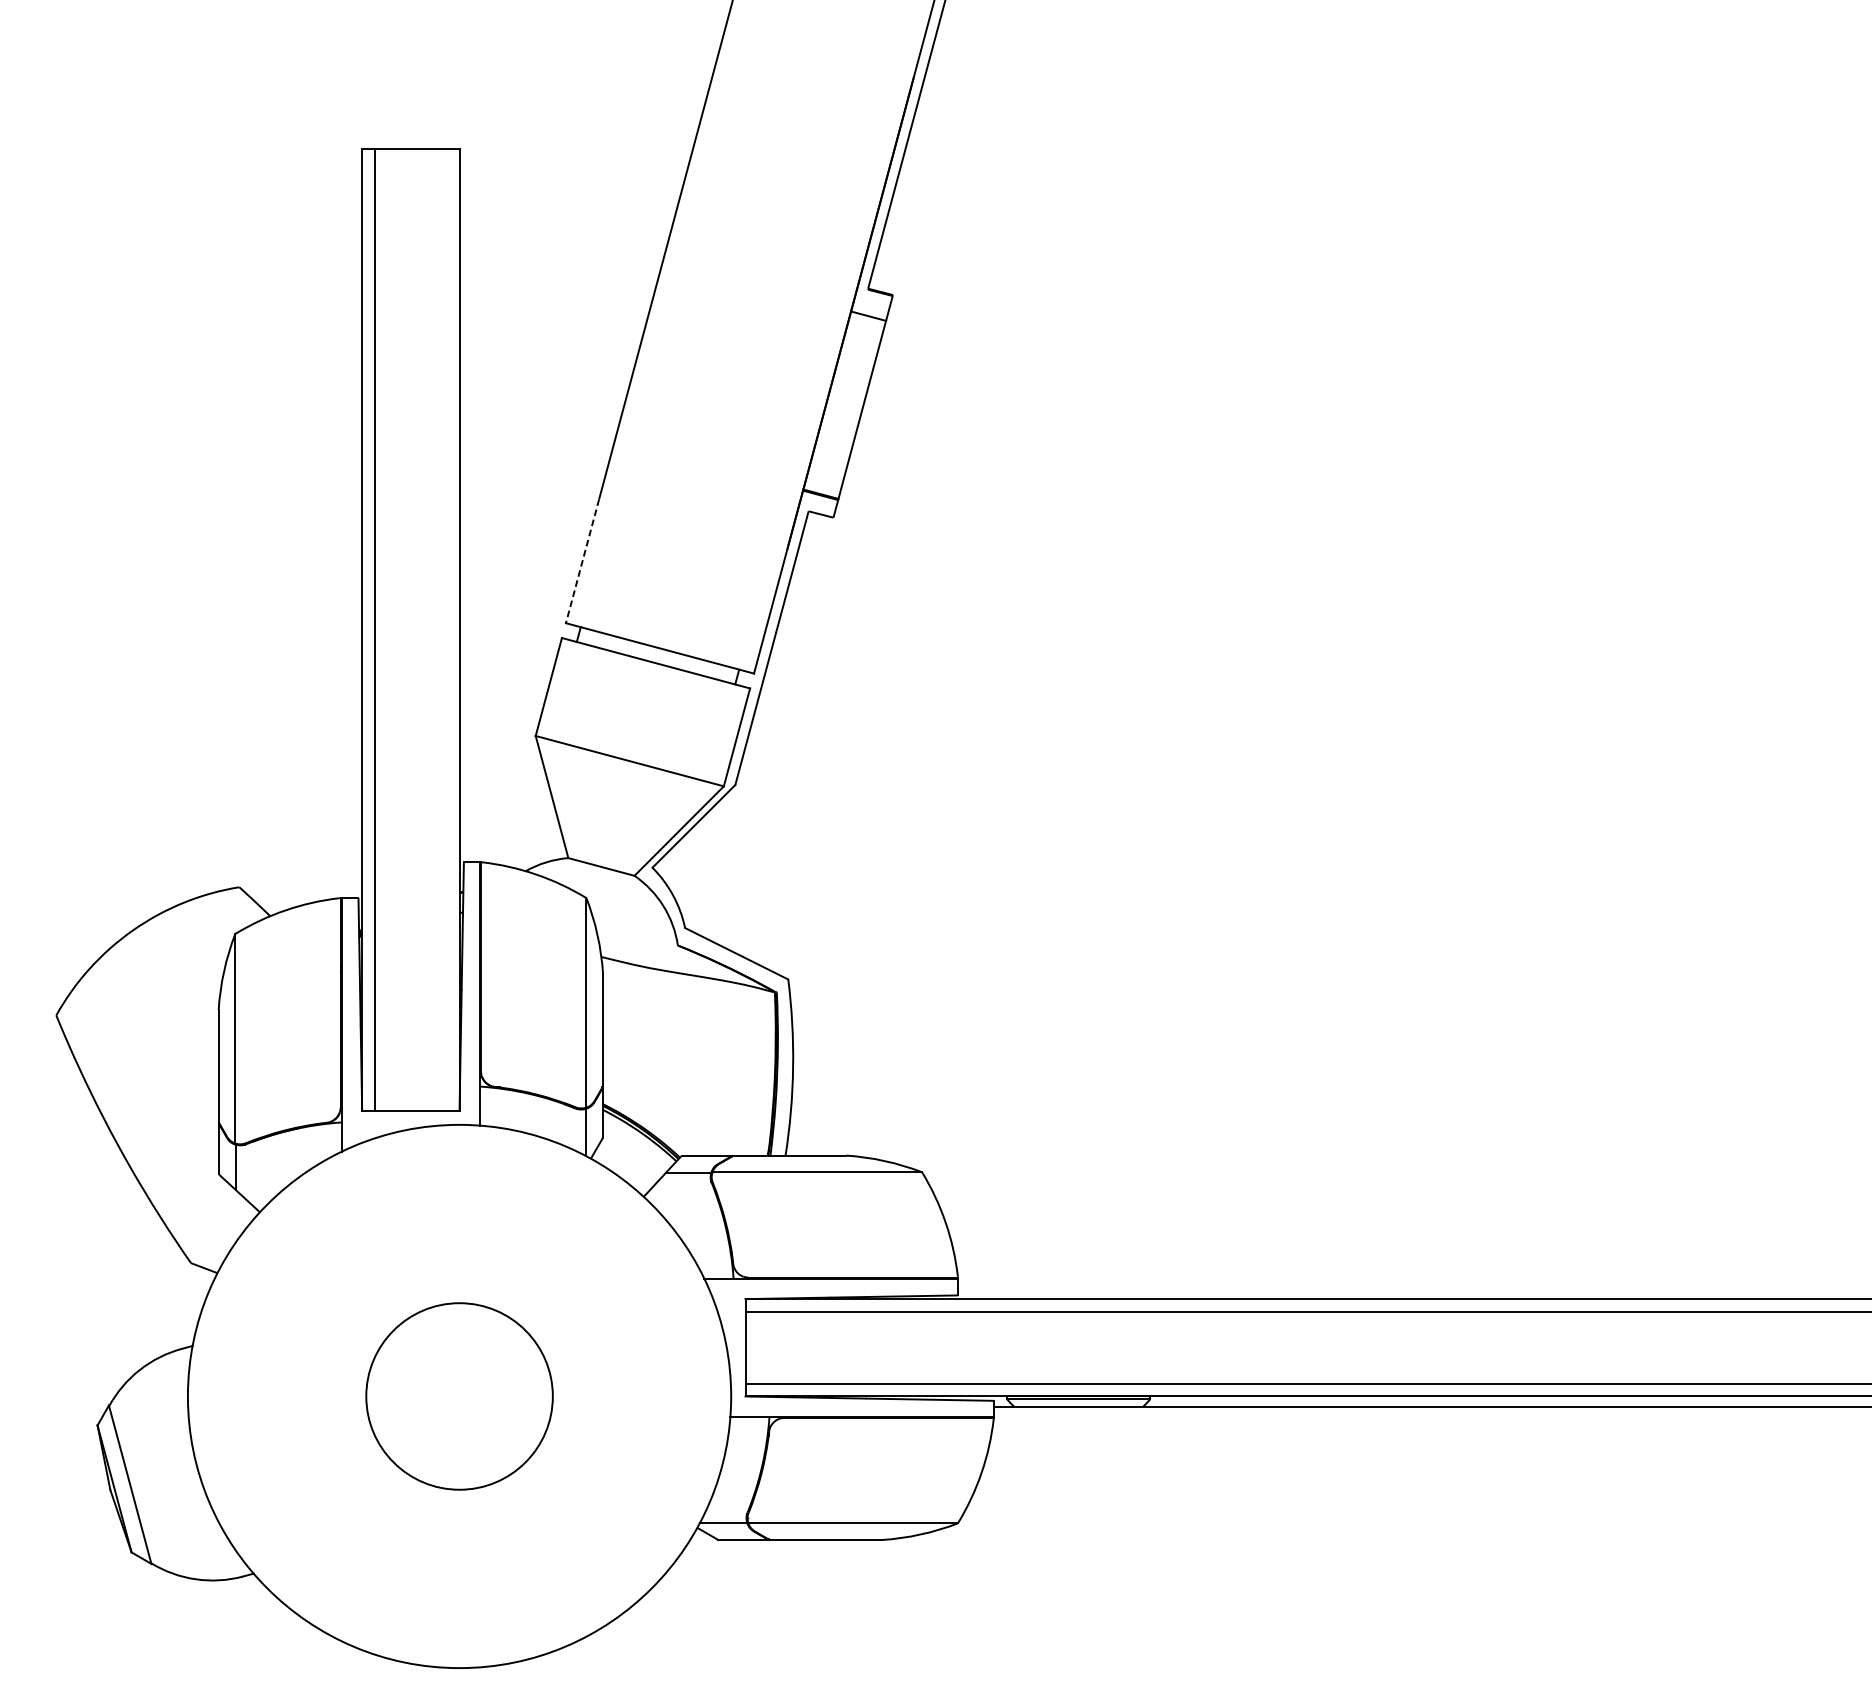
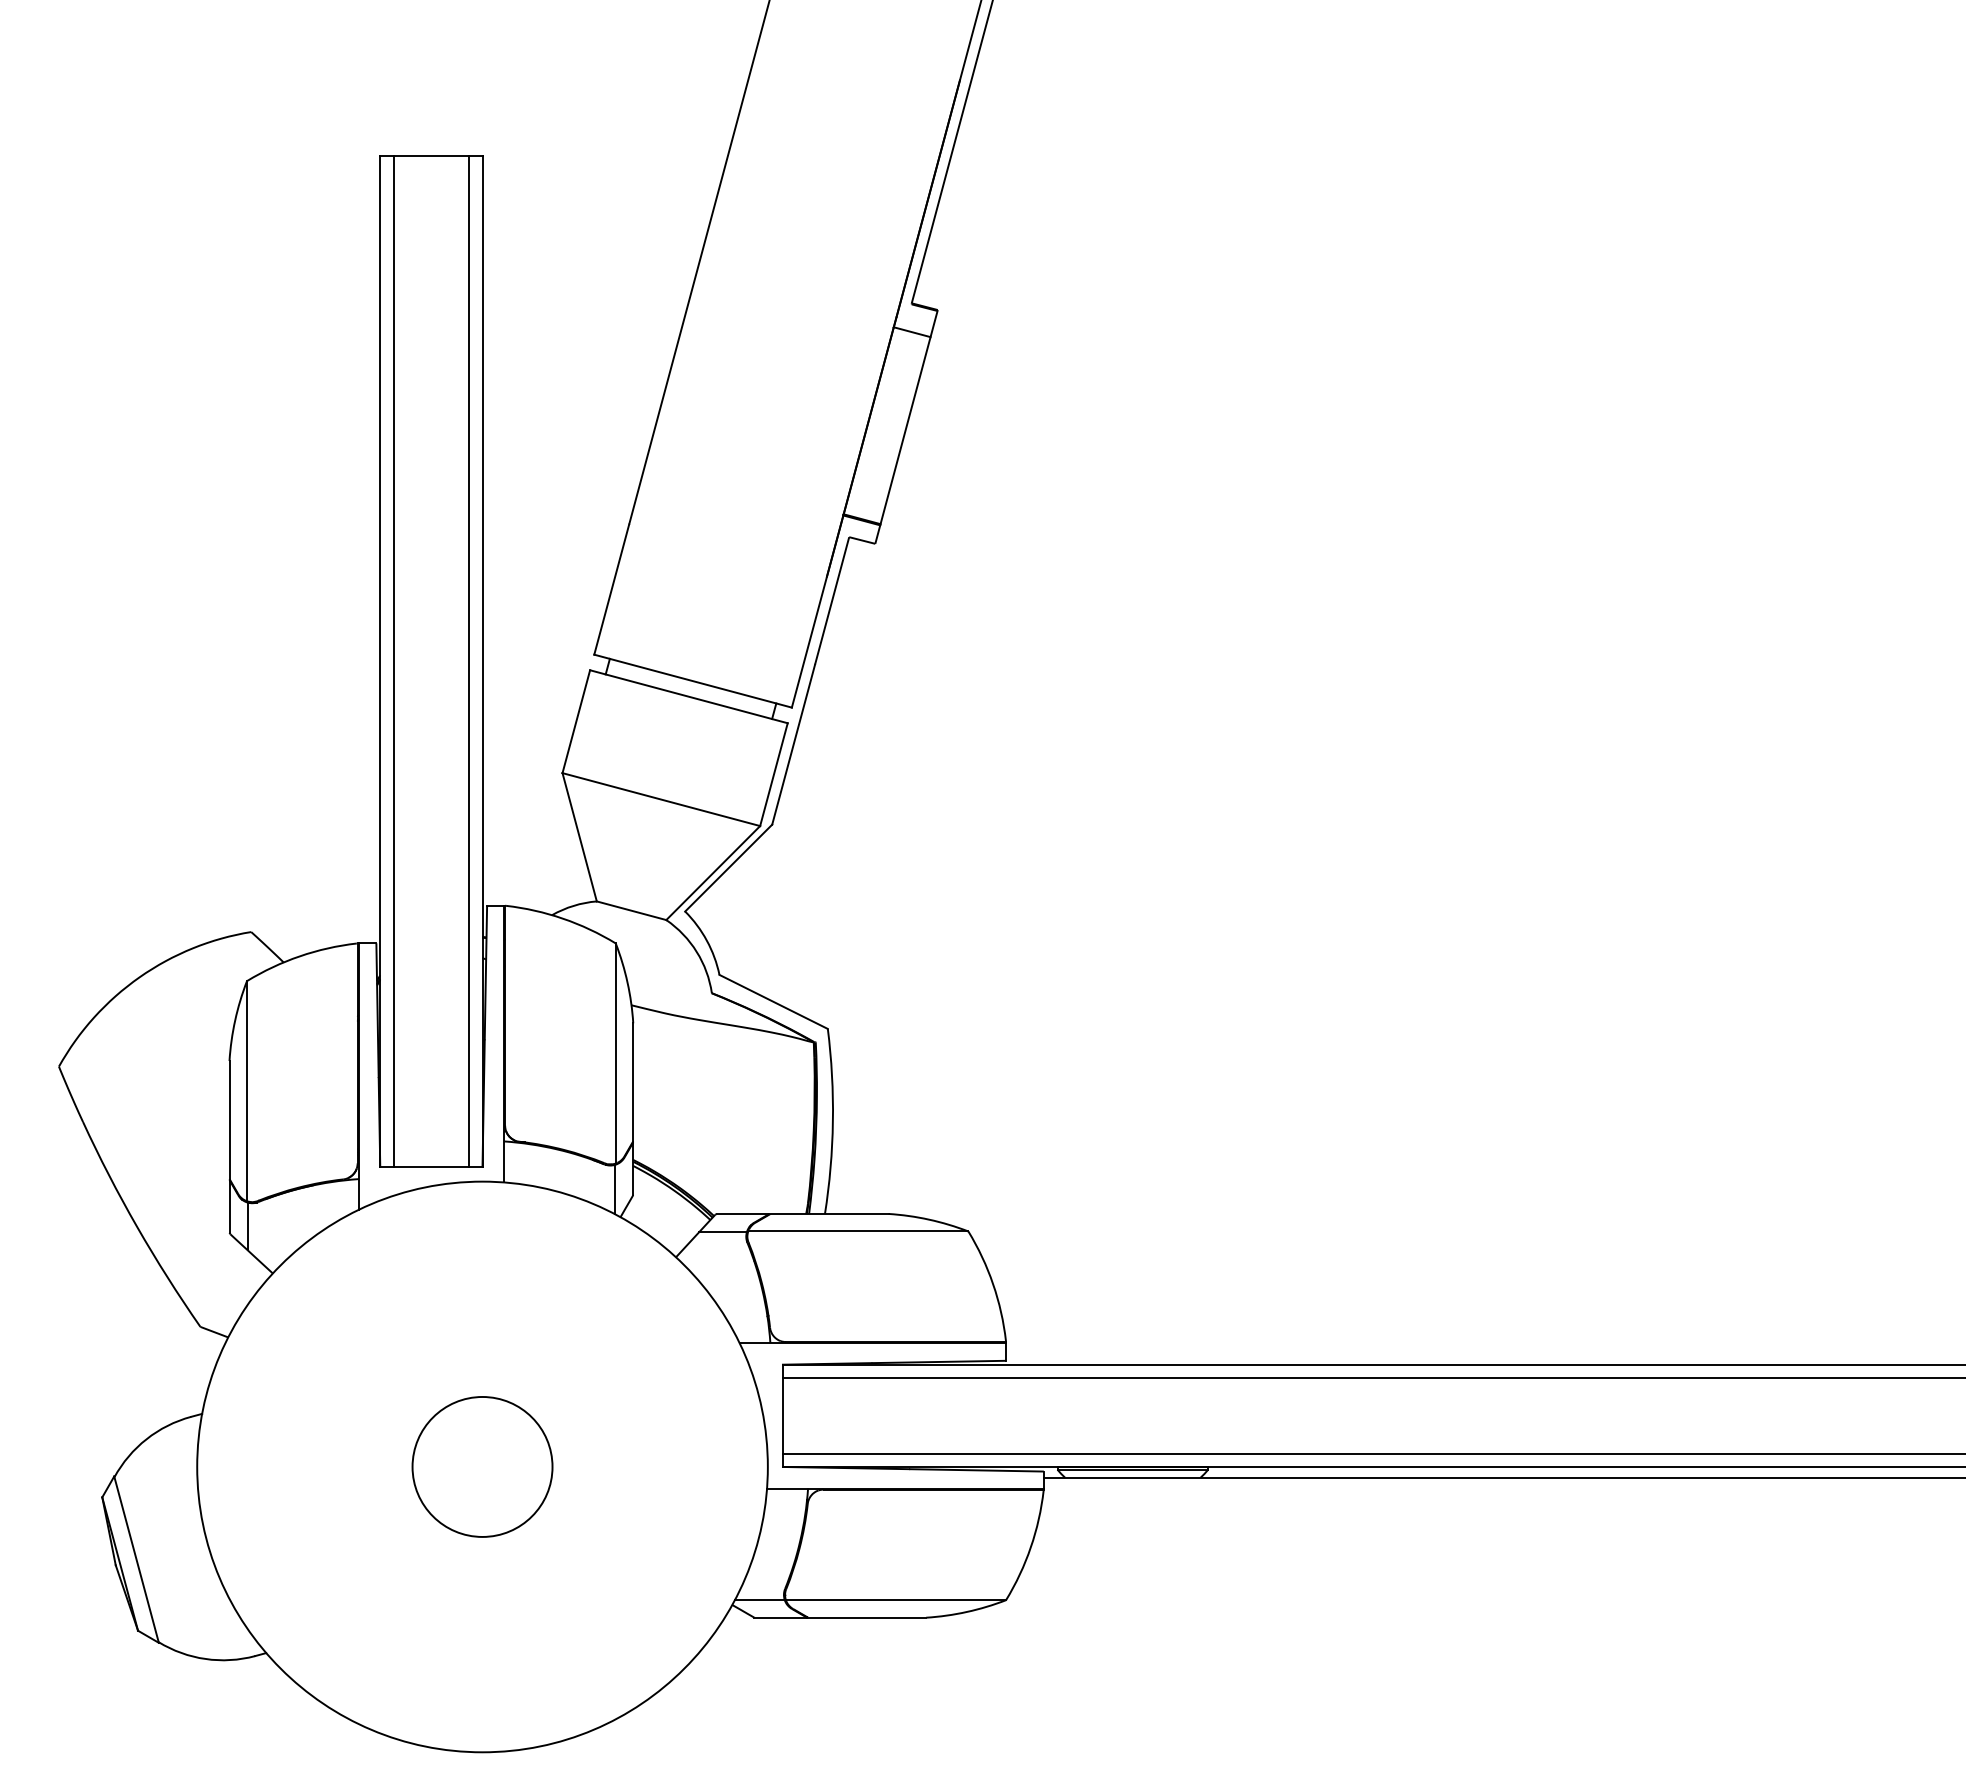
line: (582, 562) -> (611, 590), dashed -> solid
line: (447, 629) -> (469, 661), added
circle: (459, 1396) -> (482, 1466), size x0.71

